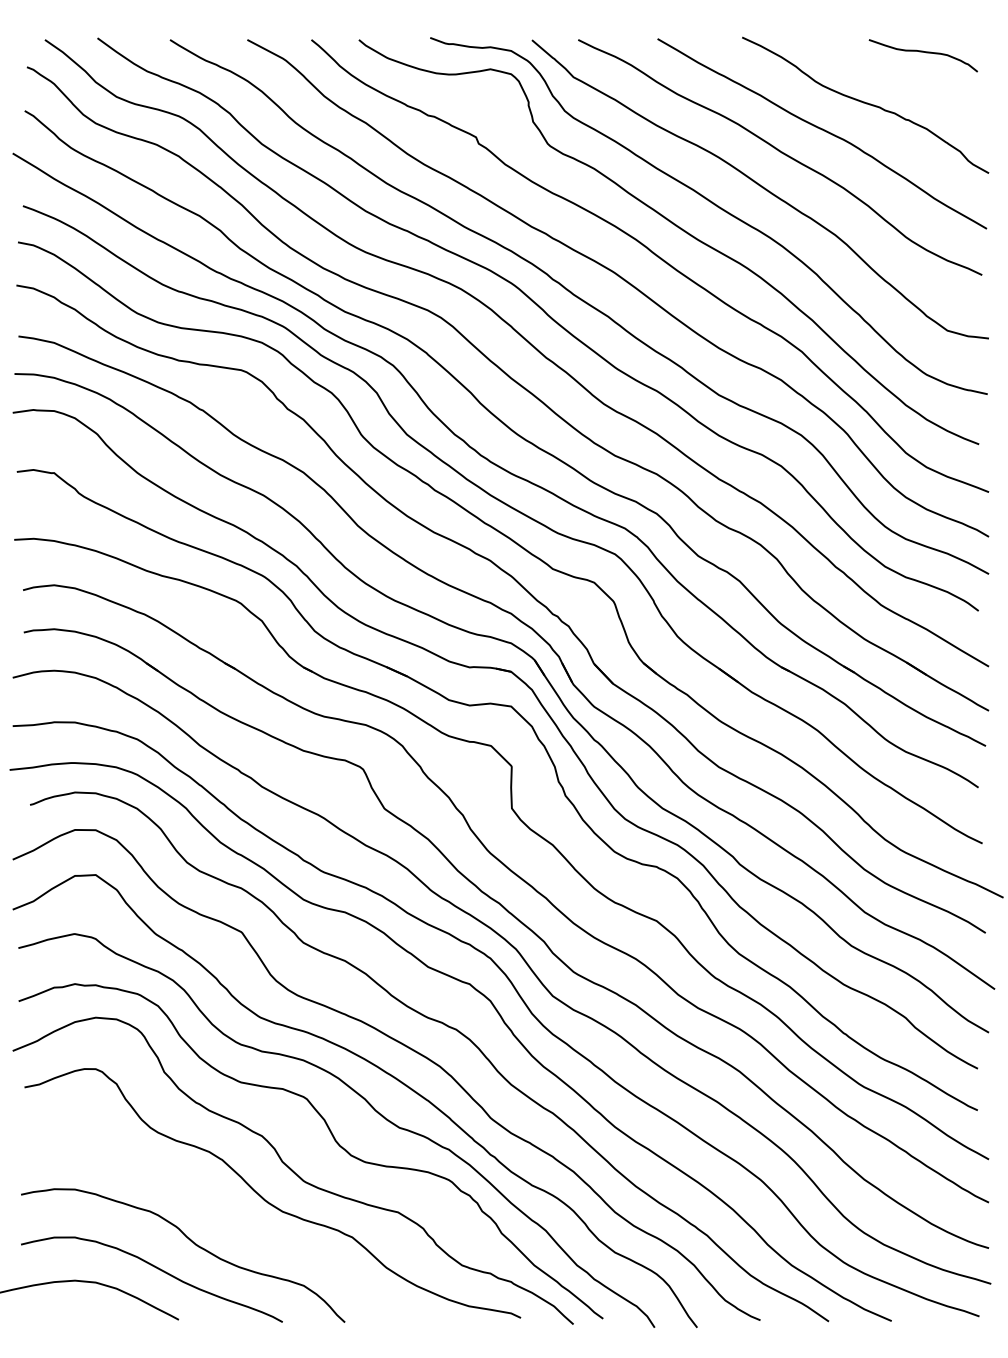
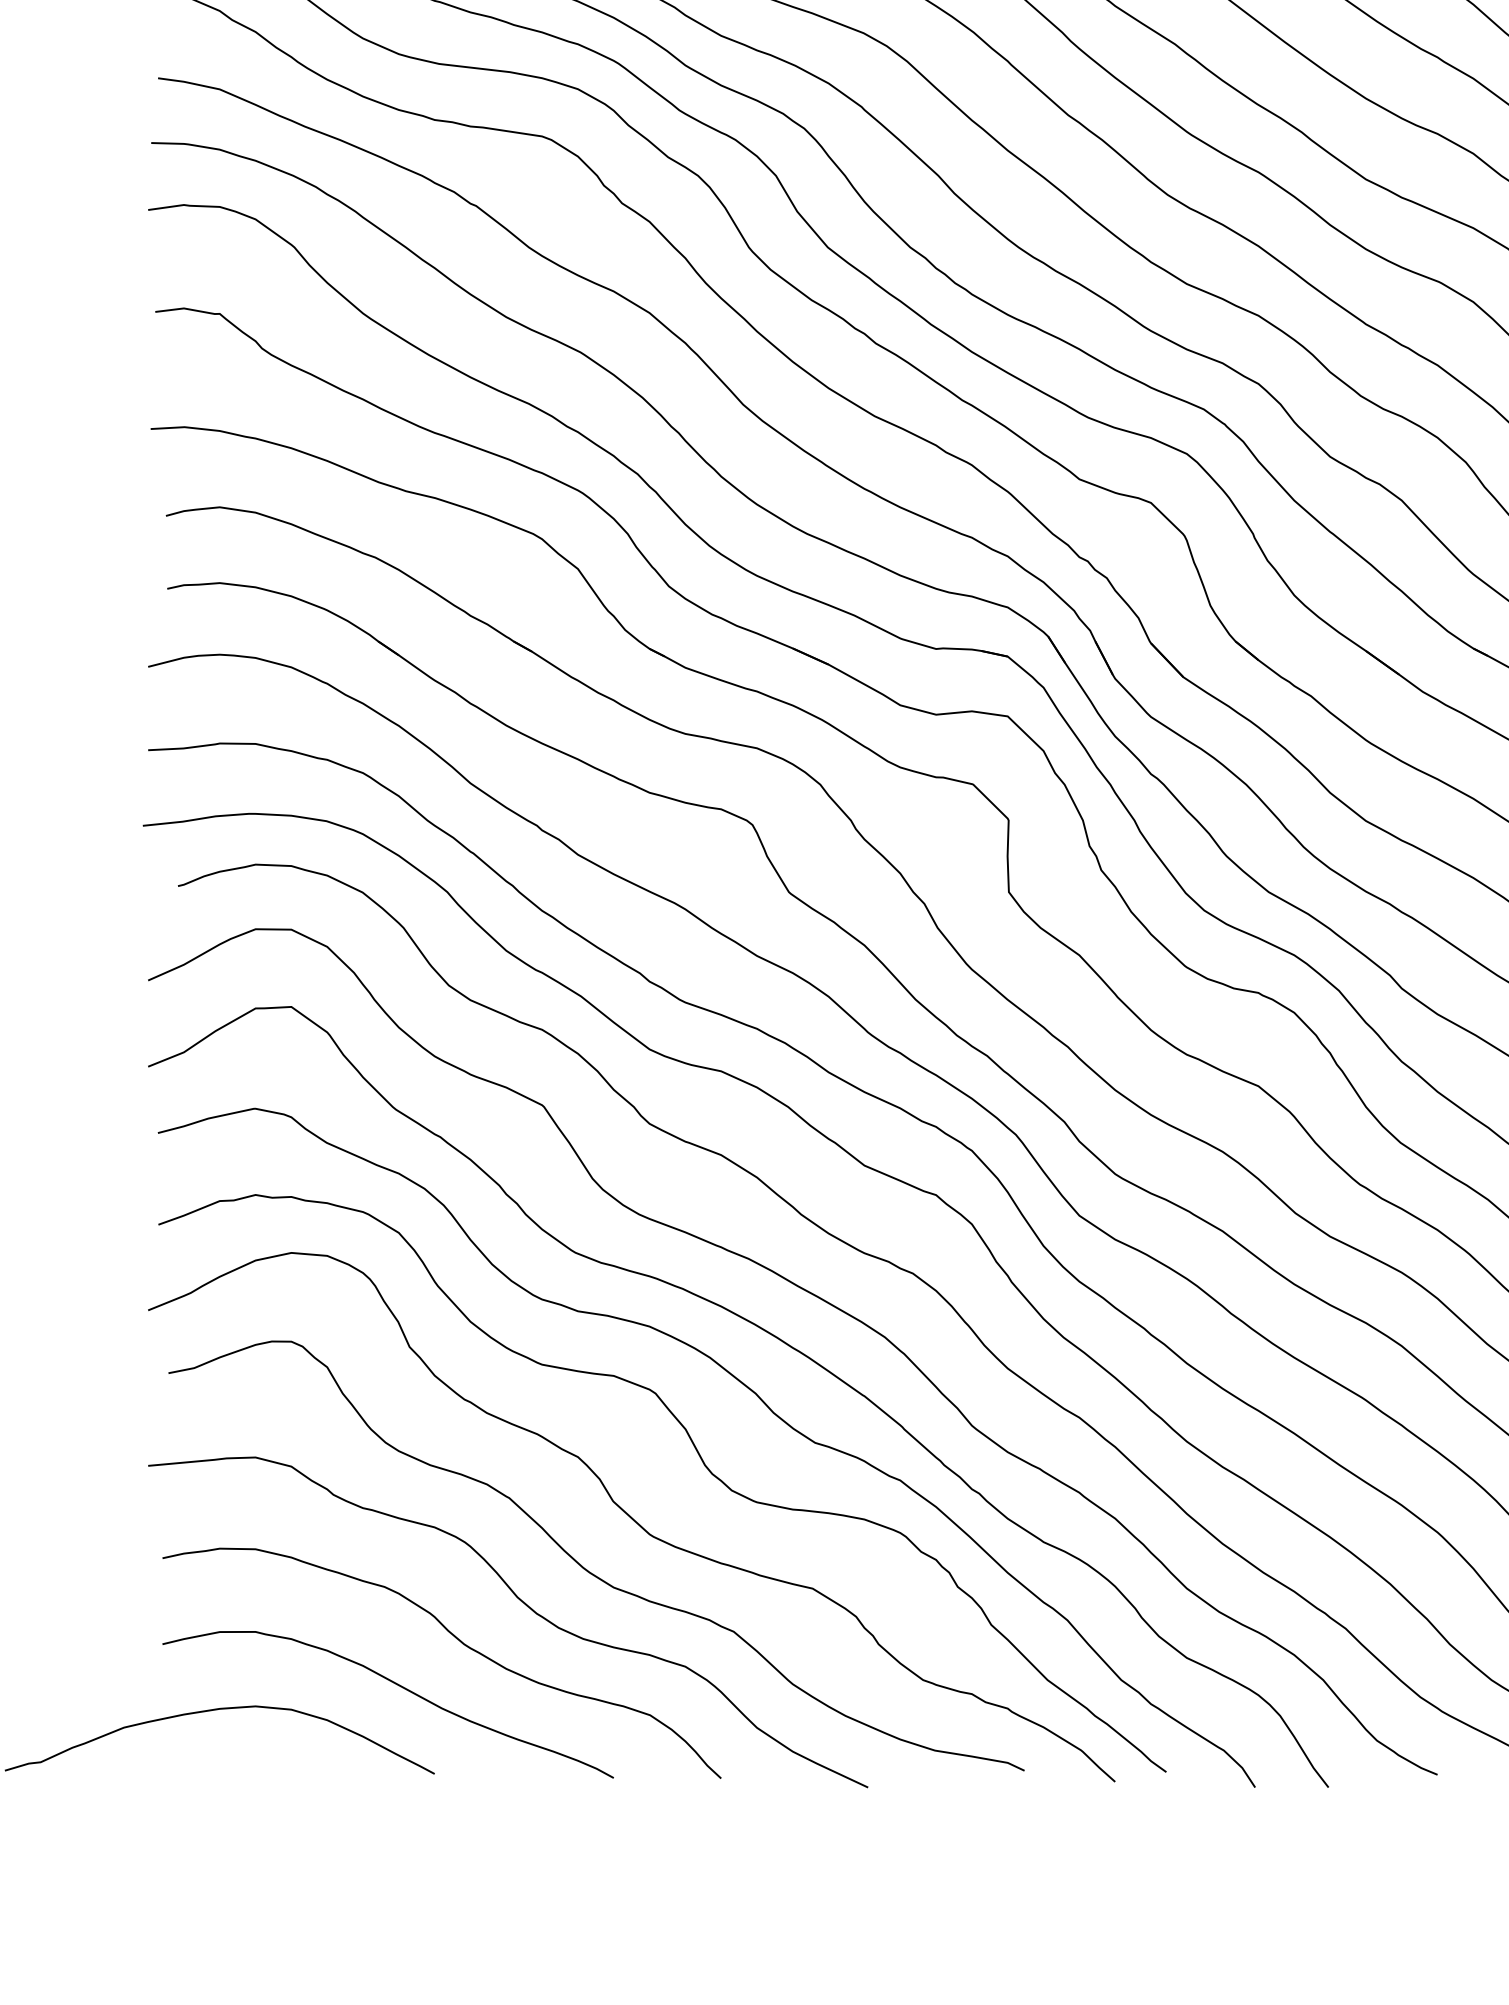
curve: (227, 1219) -> (518, 1600), added

